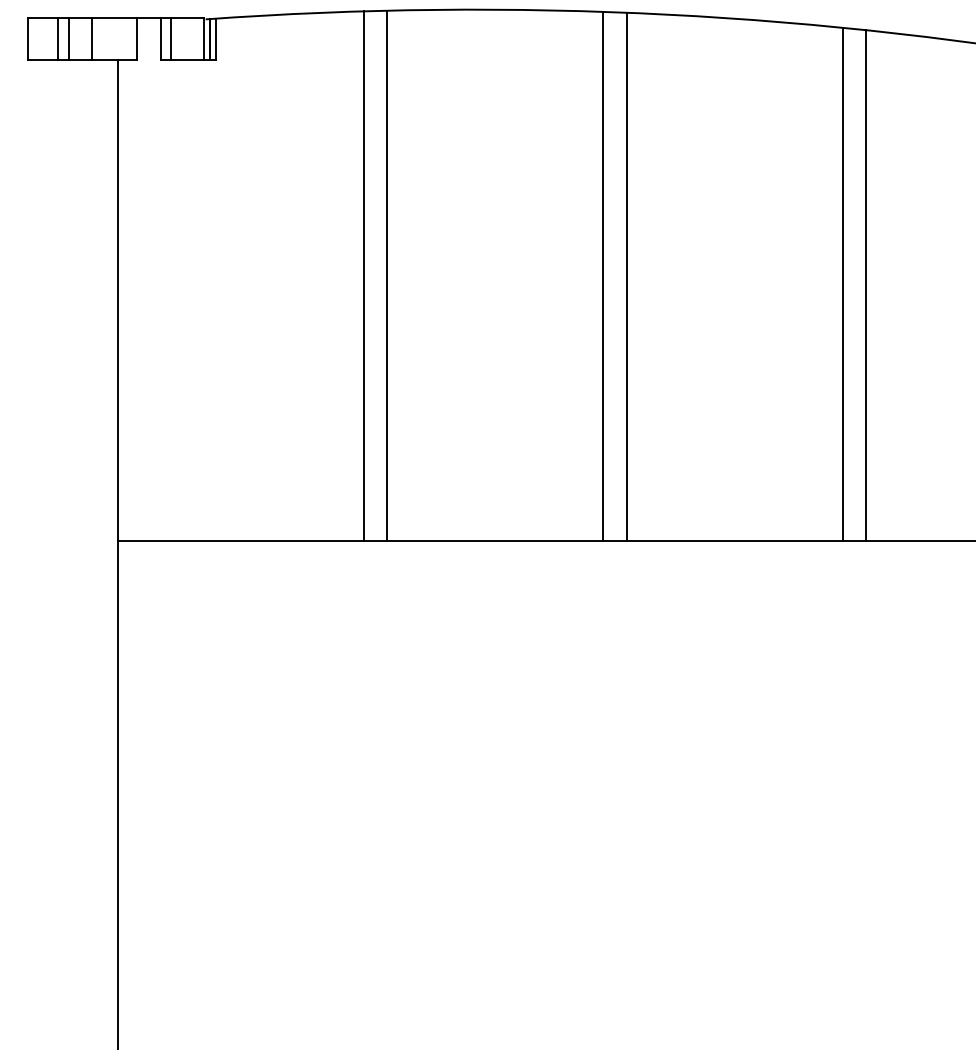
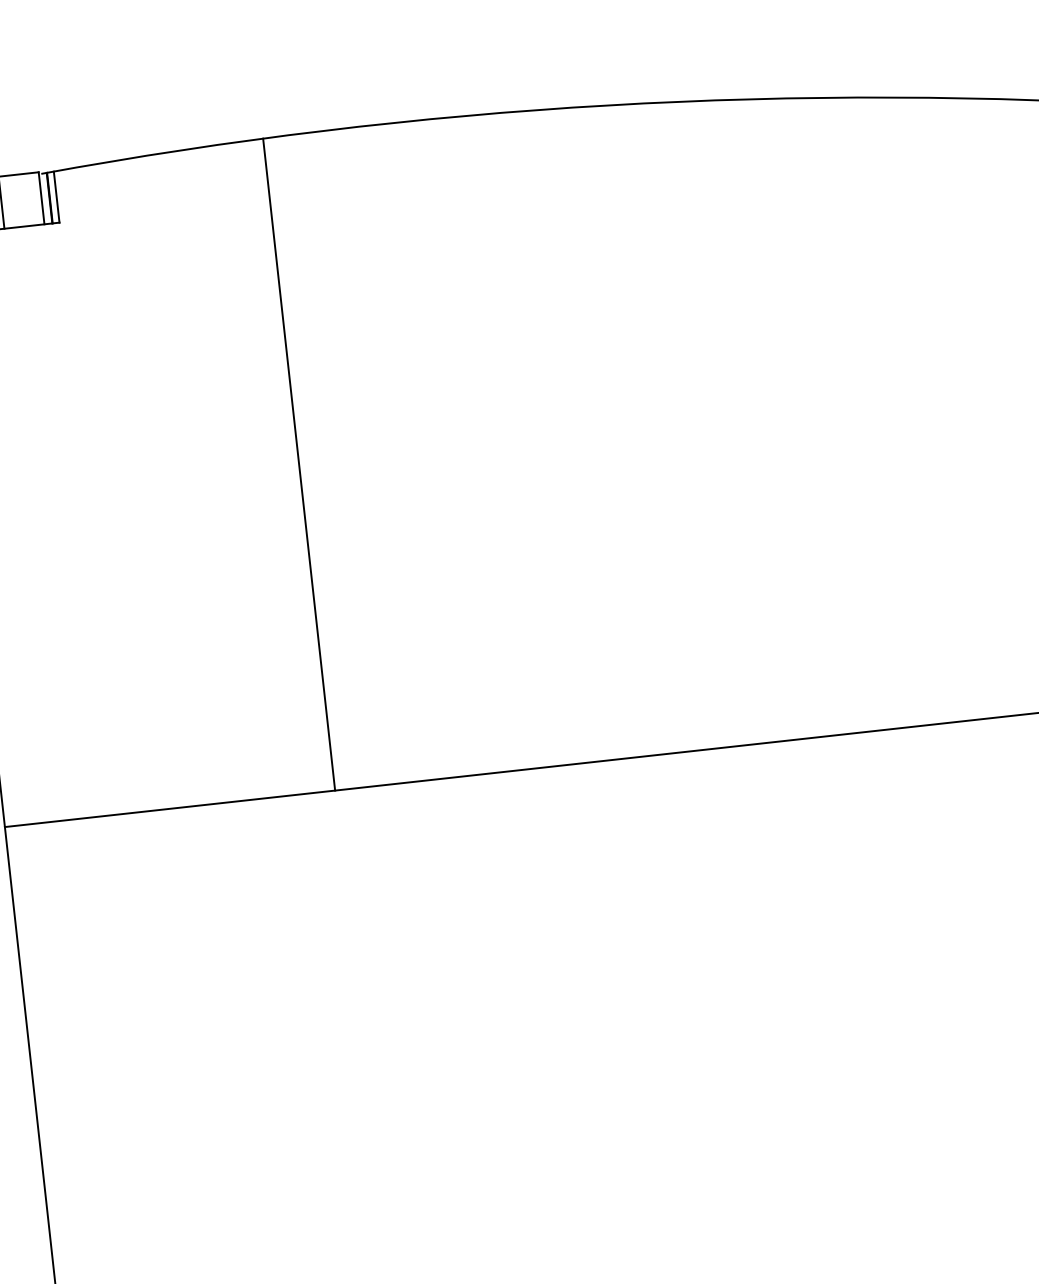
line: (363, 276) -> (270, 468), removed
line: (603, 276) -> (564, 435), removed
line: (626, 276) -> (593, 432), removed
line: (843, 284) -> (860, 413), removed
line: (866, 285) -> (889, 411), removed

